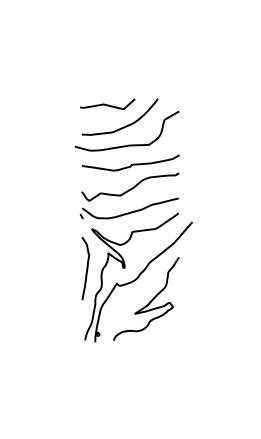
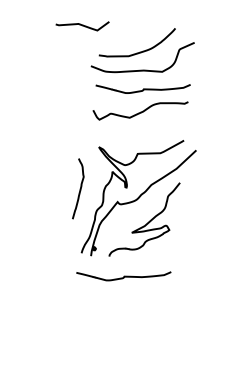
curve: (107, 104) -> (82, 24), moved
part: (128, 208) -> (136, 130), removed
curve: (86, 268) -> (79, 189), moved
part: (130, 357) -> (123, 274), added

